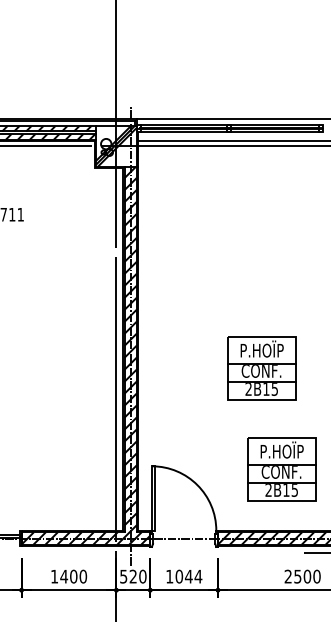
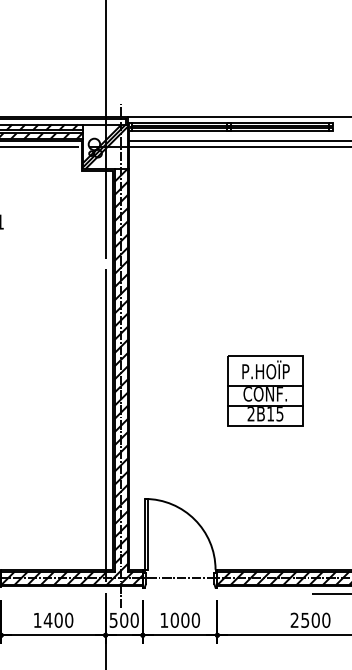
part: (281, 469) -> (287, 502), removed
text: (133, 576) -> (124, 620), 520 -> 500
text: (193, 576) -> (190, 620), 1044 -> 1000

